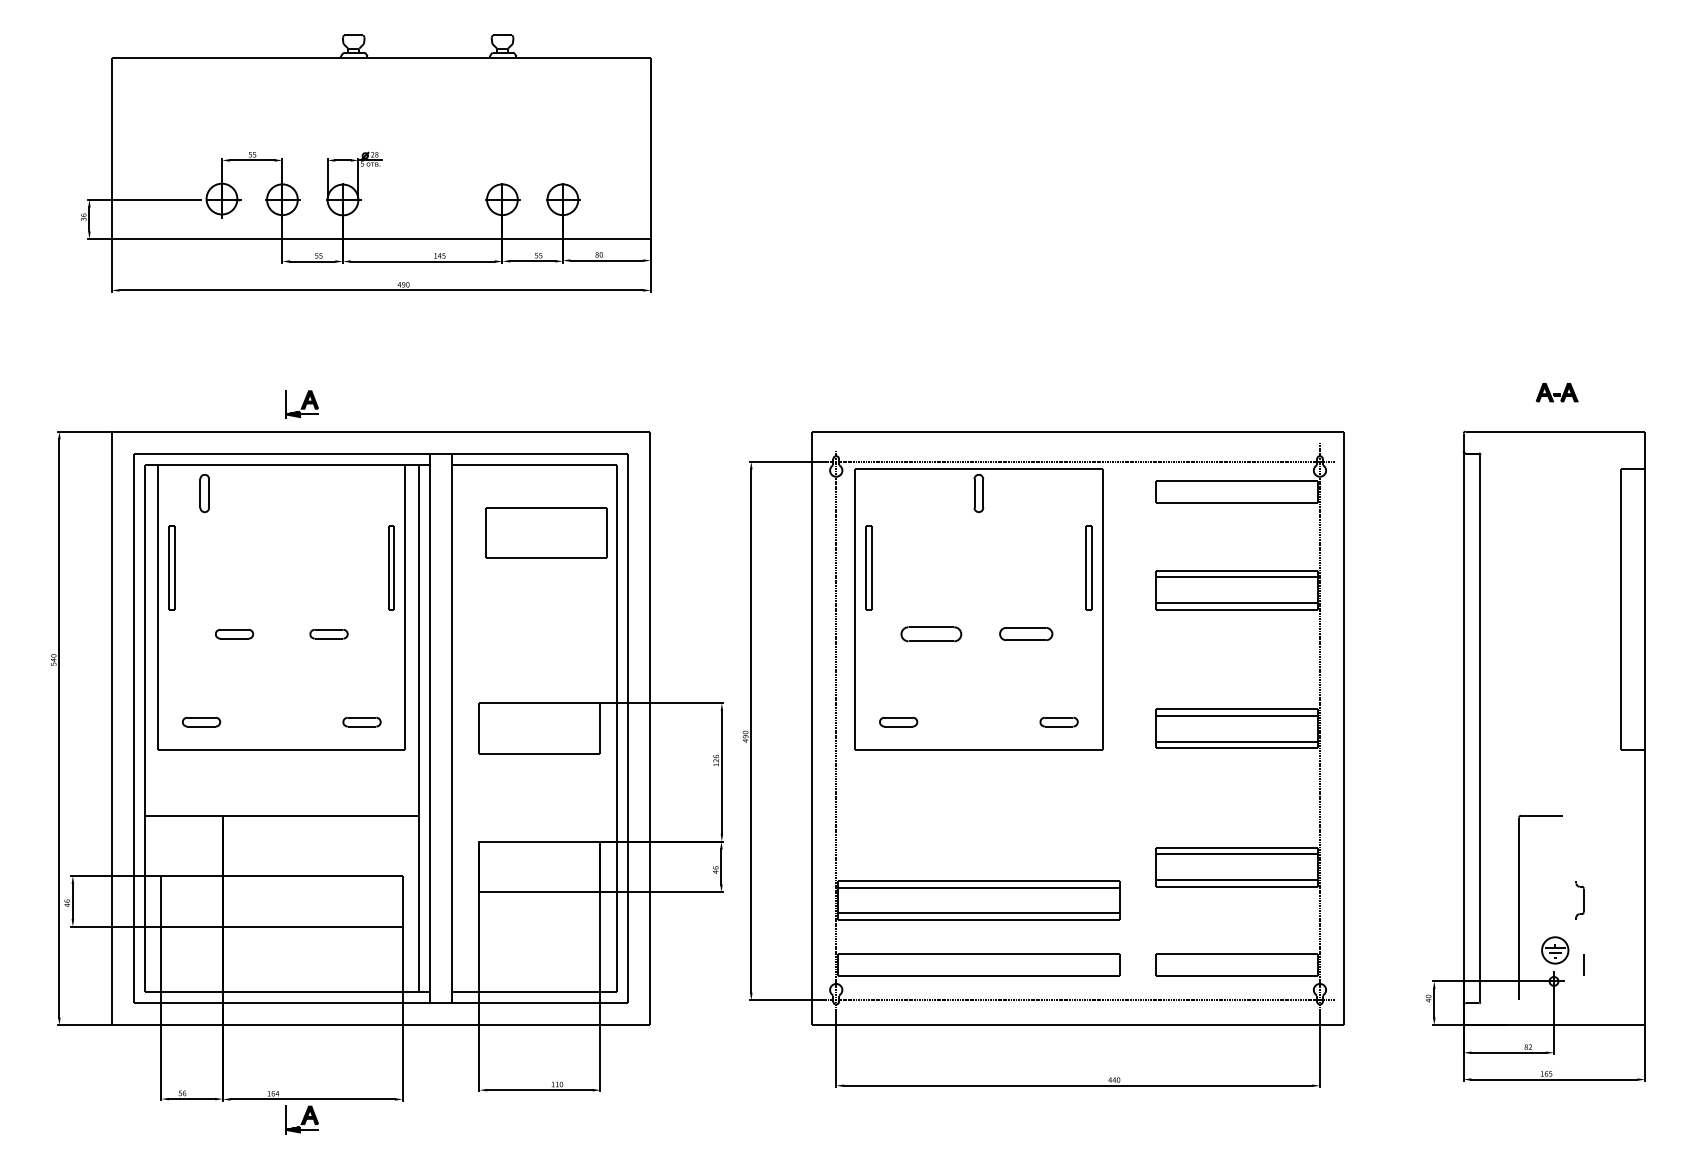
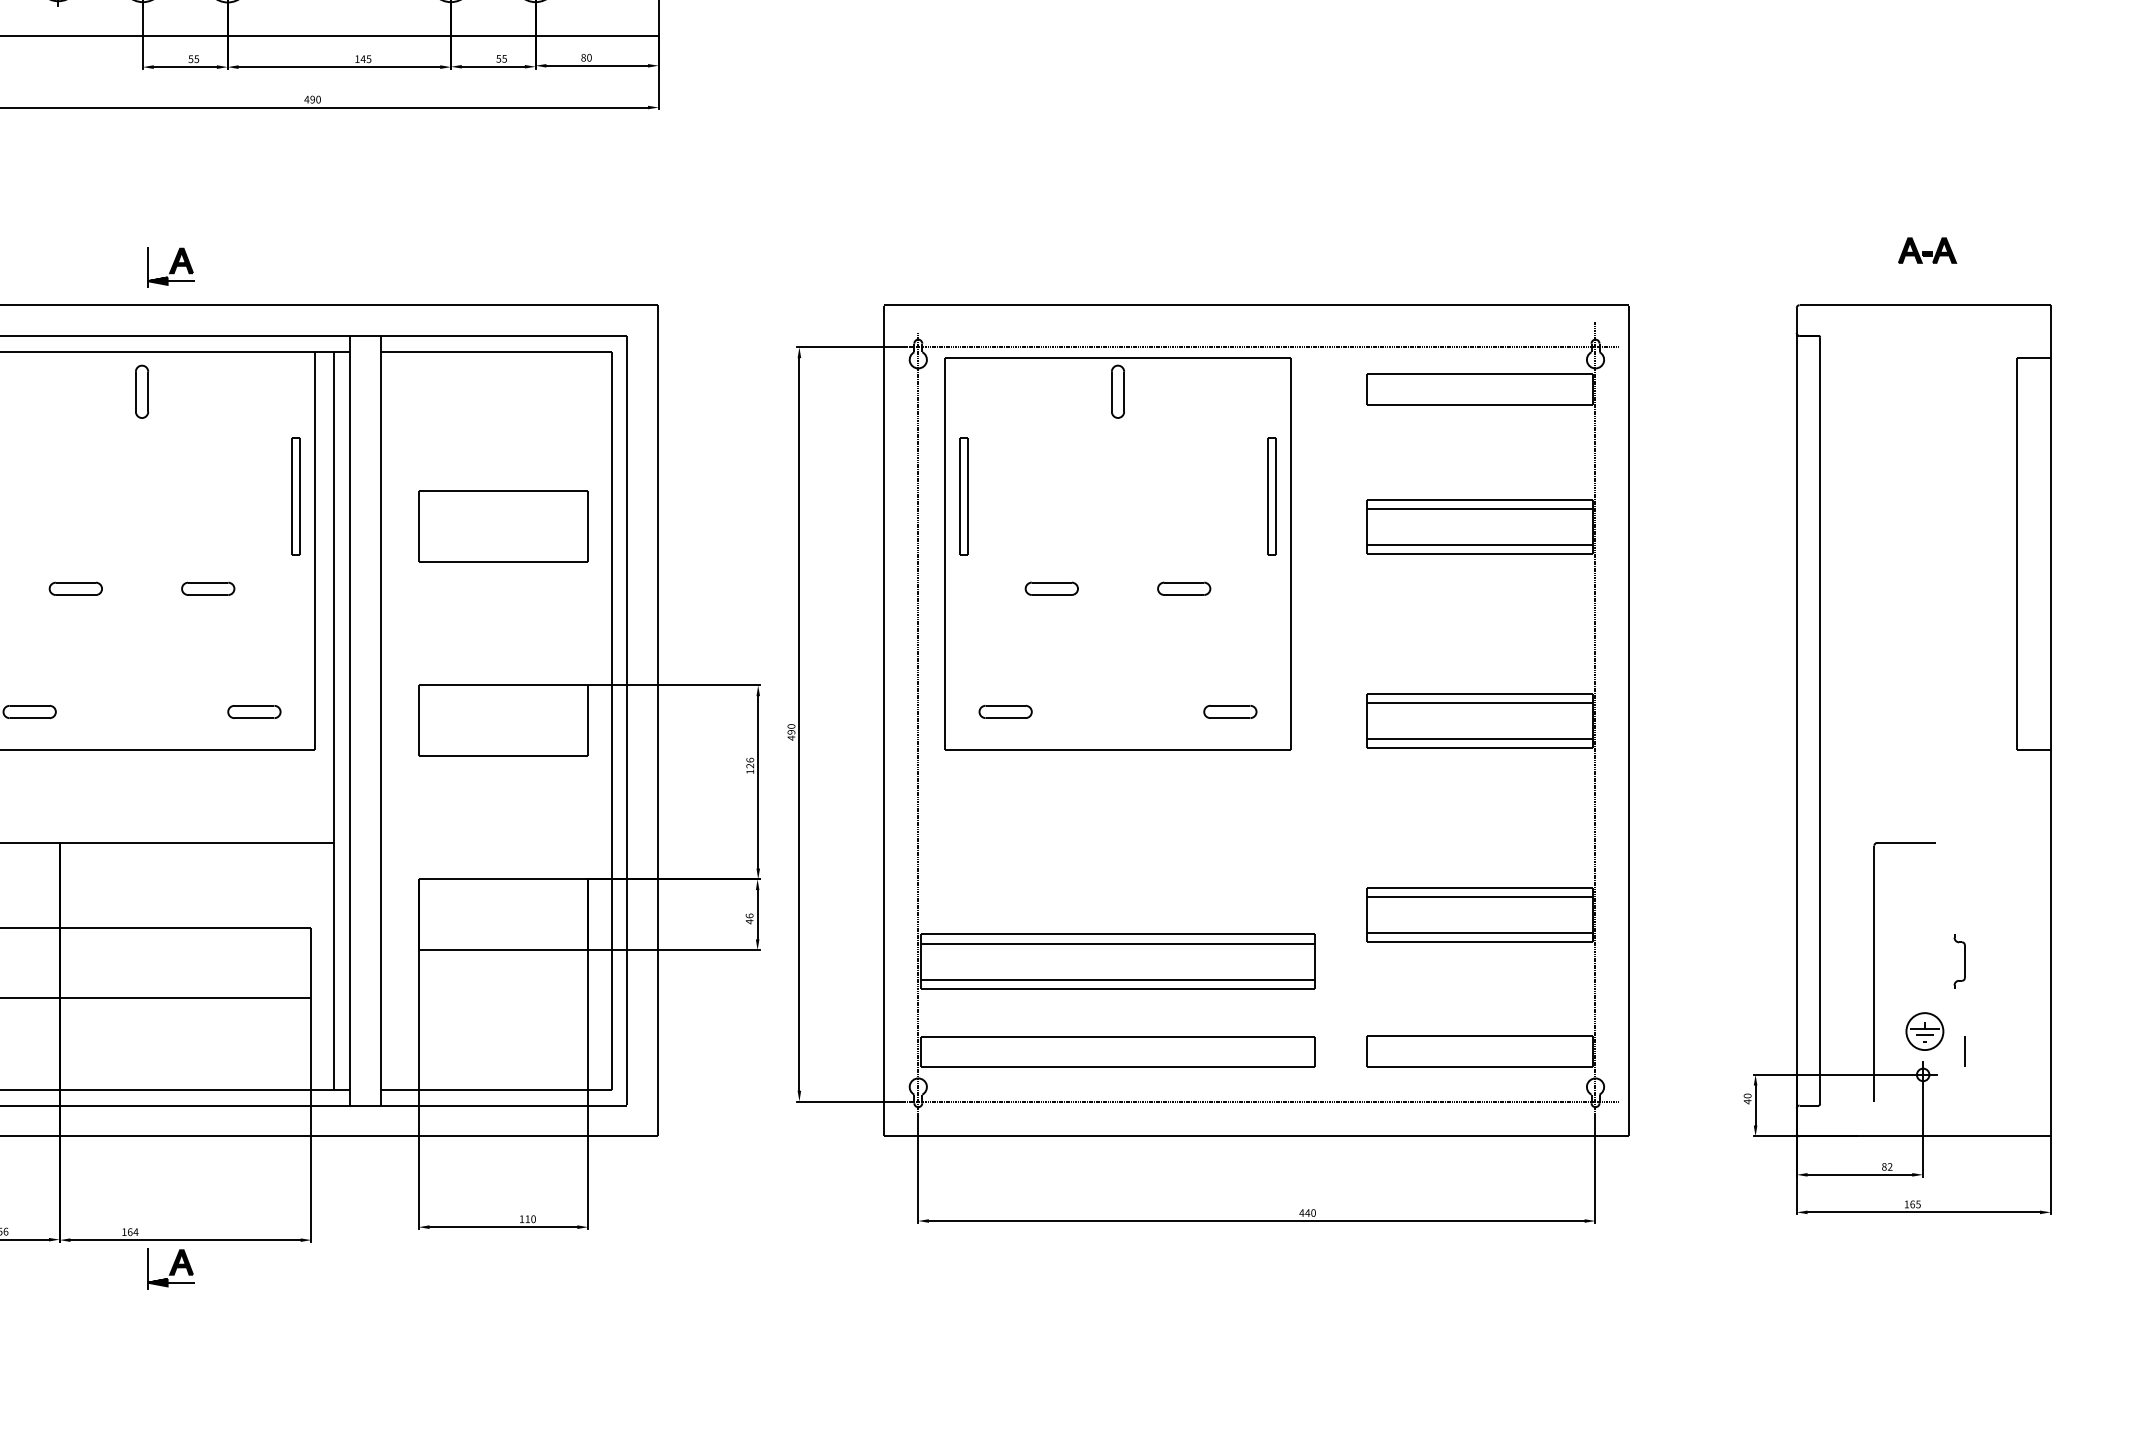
part: (204, 493) -> (141, 391), moved
part: (546, 532) -> (502, 526), moved
part: (931, 633) -> (1051, 587), size x0.62
part: (1025, 634) -> (1183, 589), size x0.71

